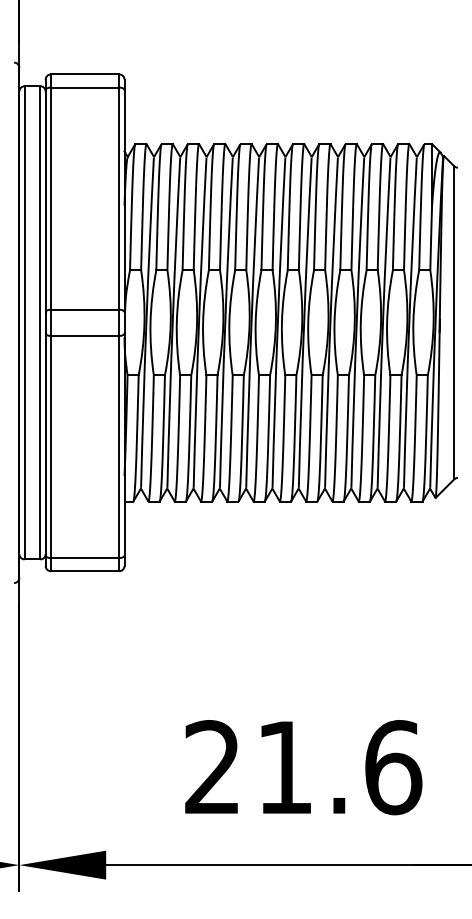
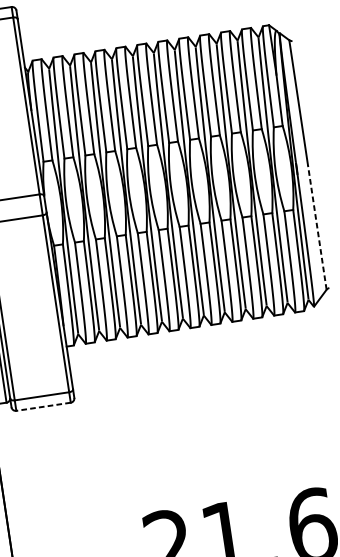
line: (454, 400) -> (317, 226), solid -> dashed
line: (84, 571) -> (43, 407), solid -> dashed

